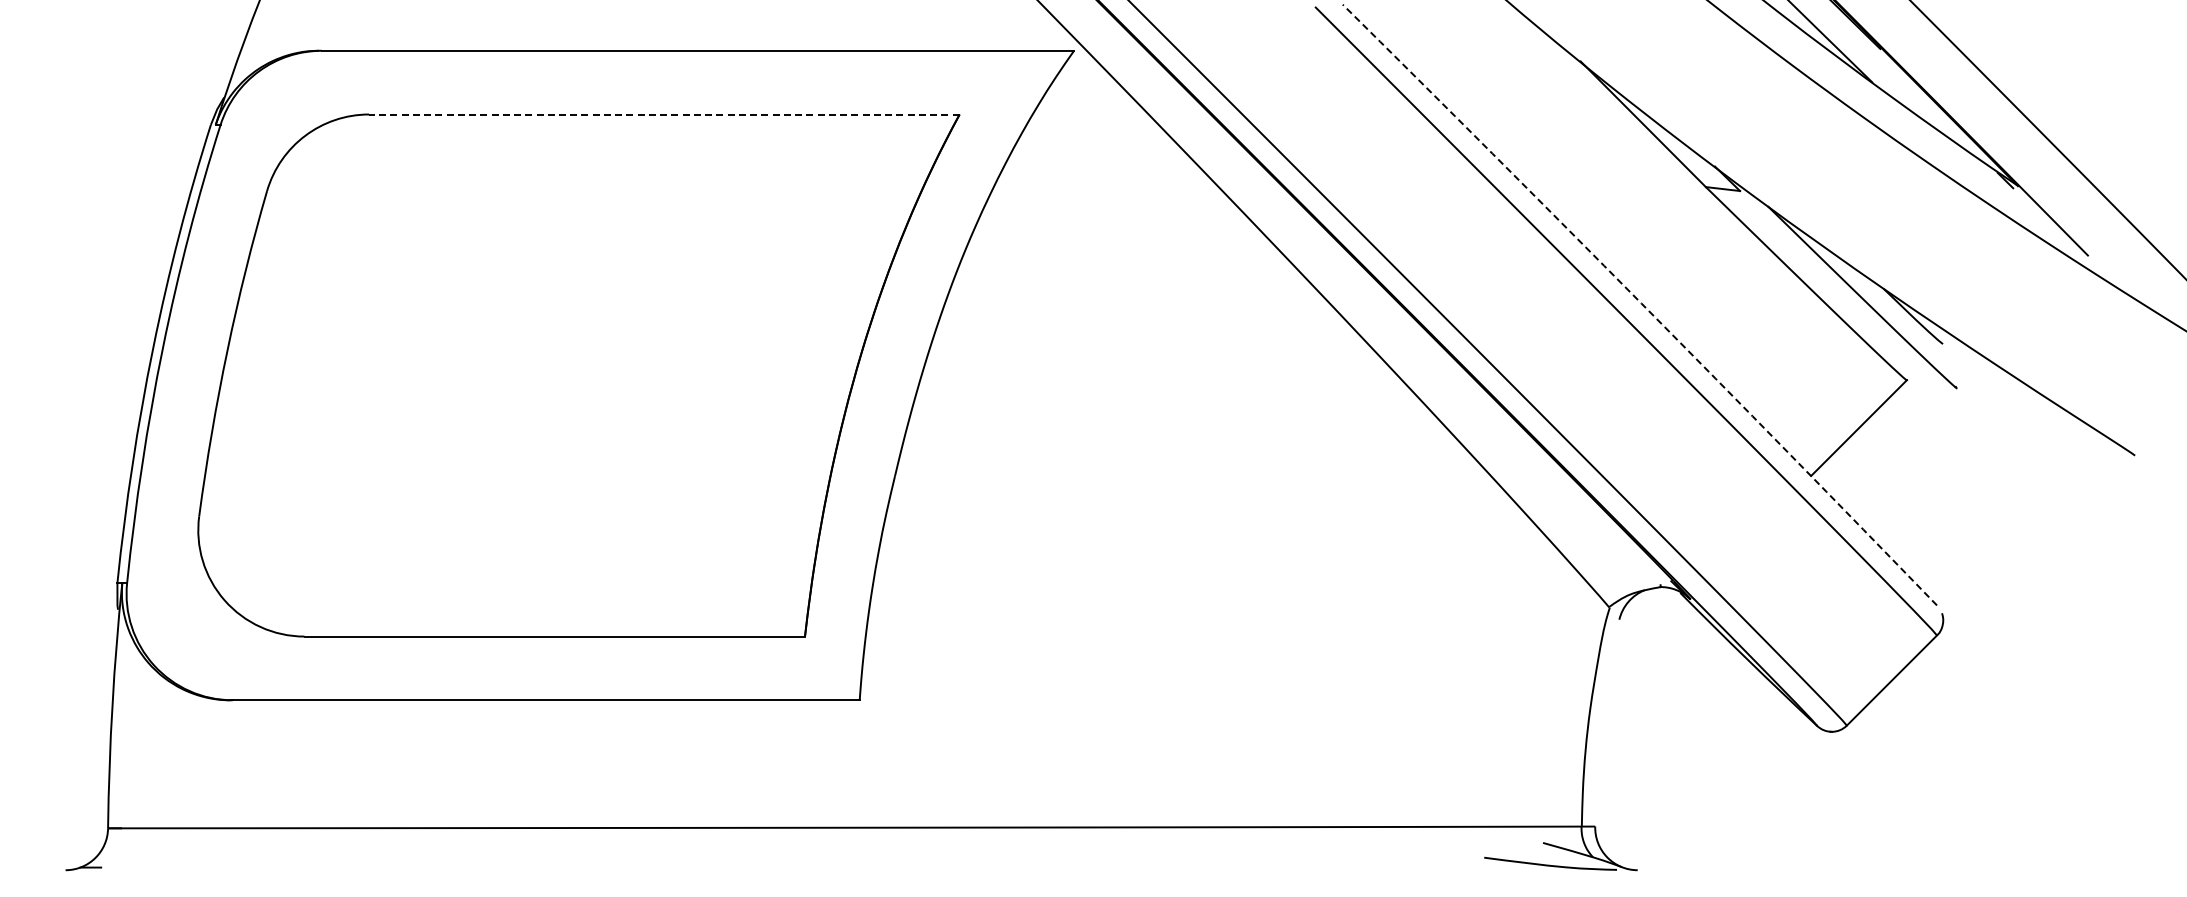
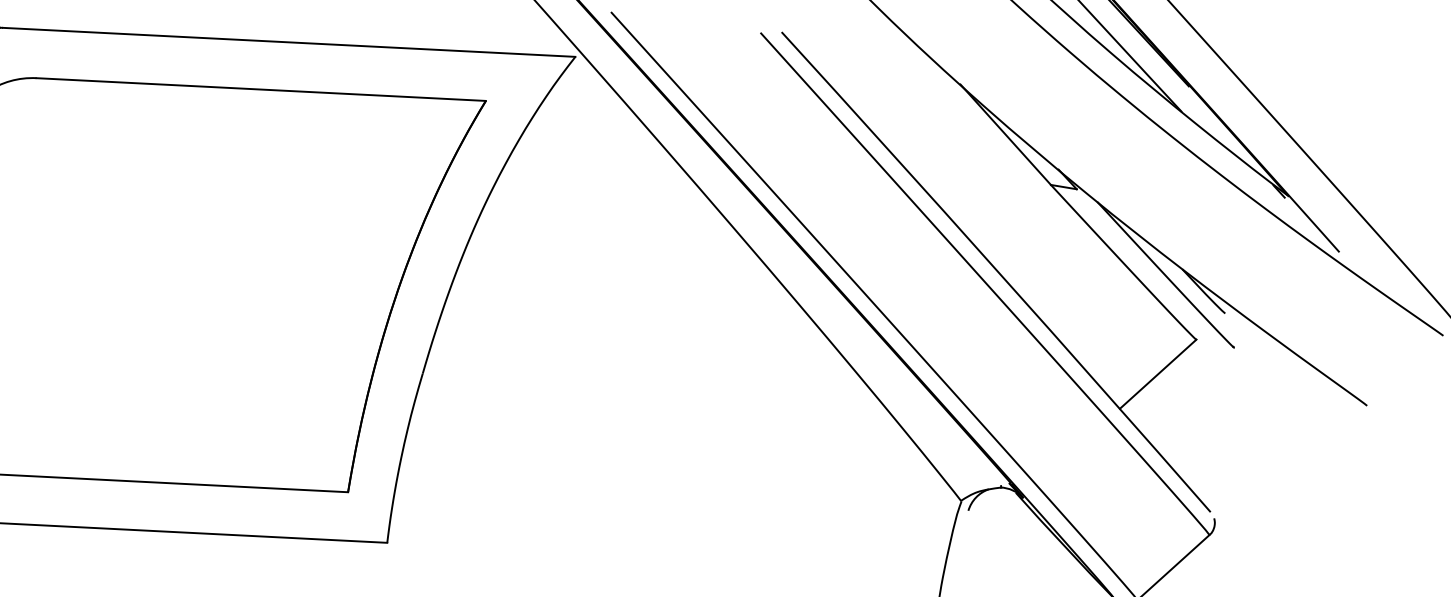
line: (663, 114) -> (260, 89), dashed -> solid
arc: (1641, 303) -> (997, 271), dashed -> solid

